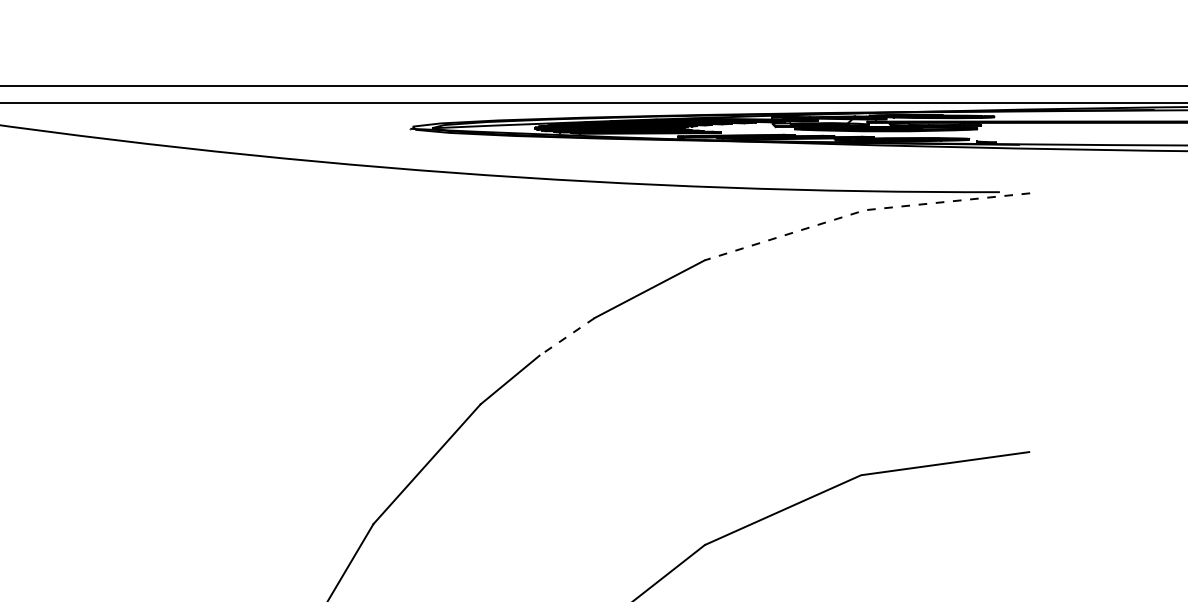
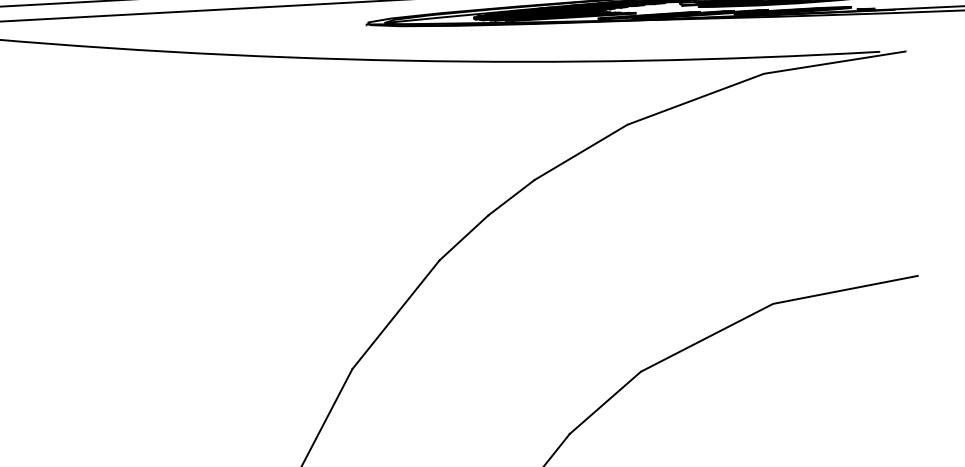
line: (864, 210) -> (763, 74), dashed -> solid
line: (566, 337) -> (511, 198), dashed -> solid

